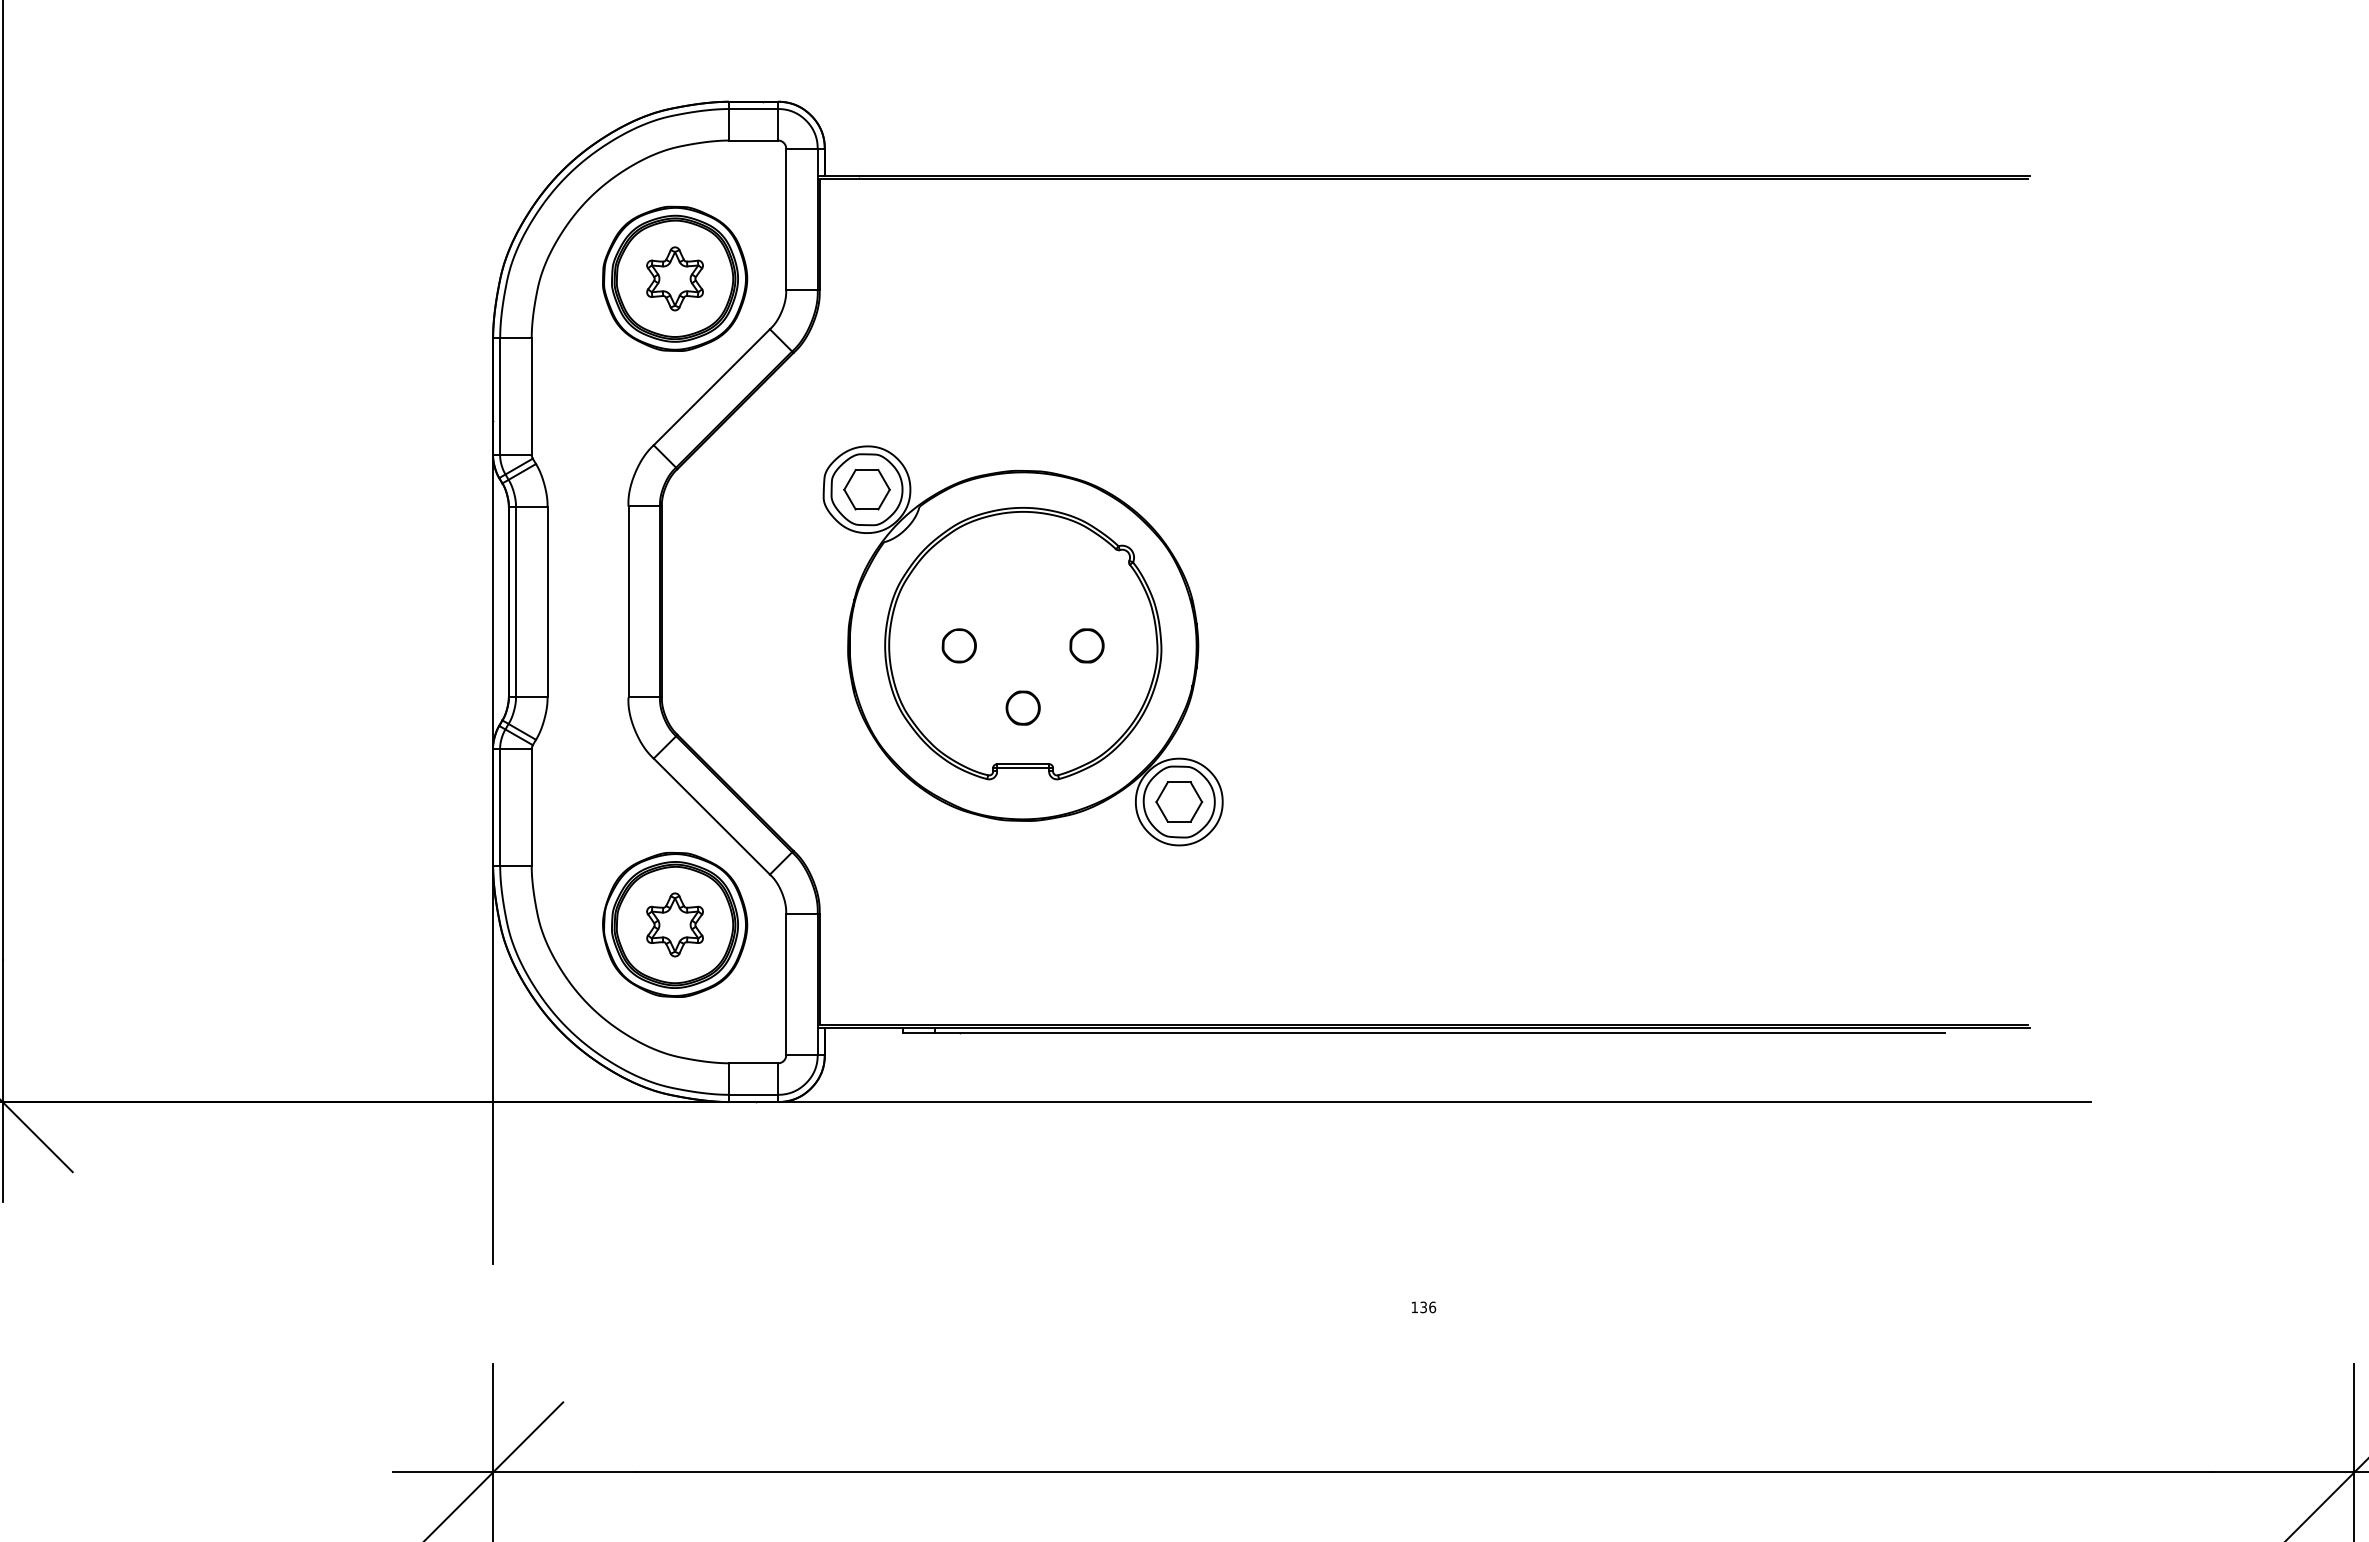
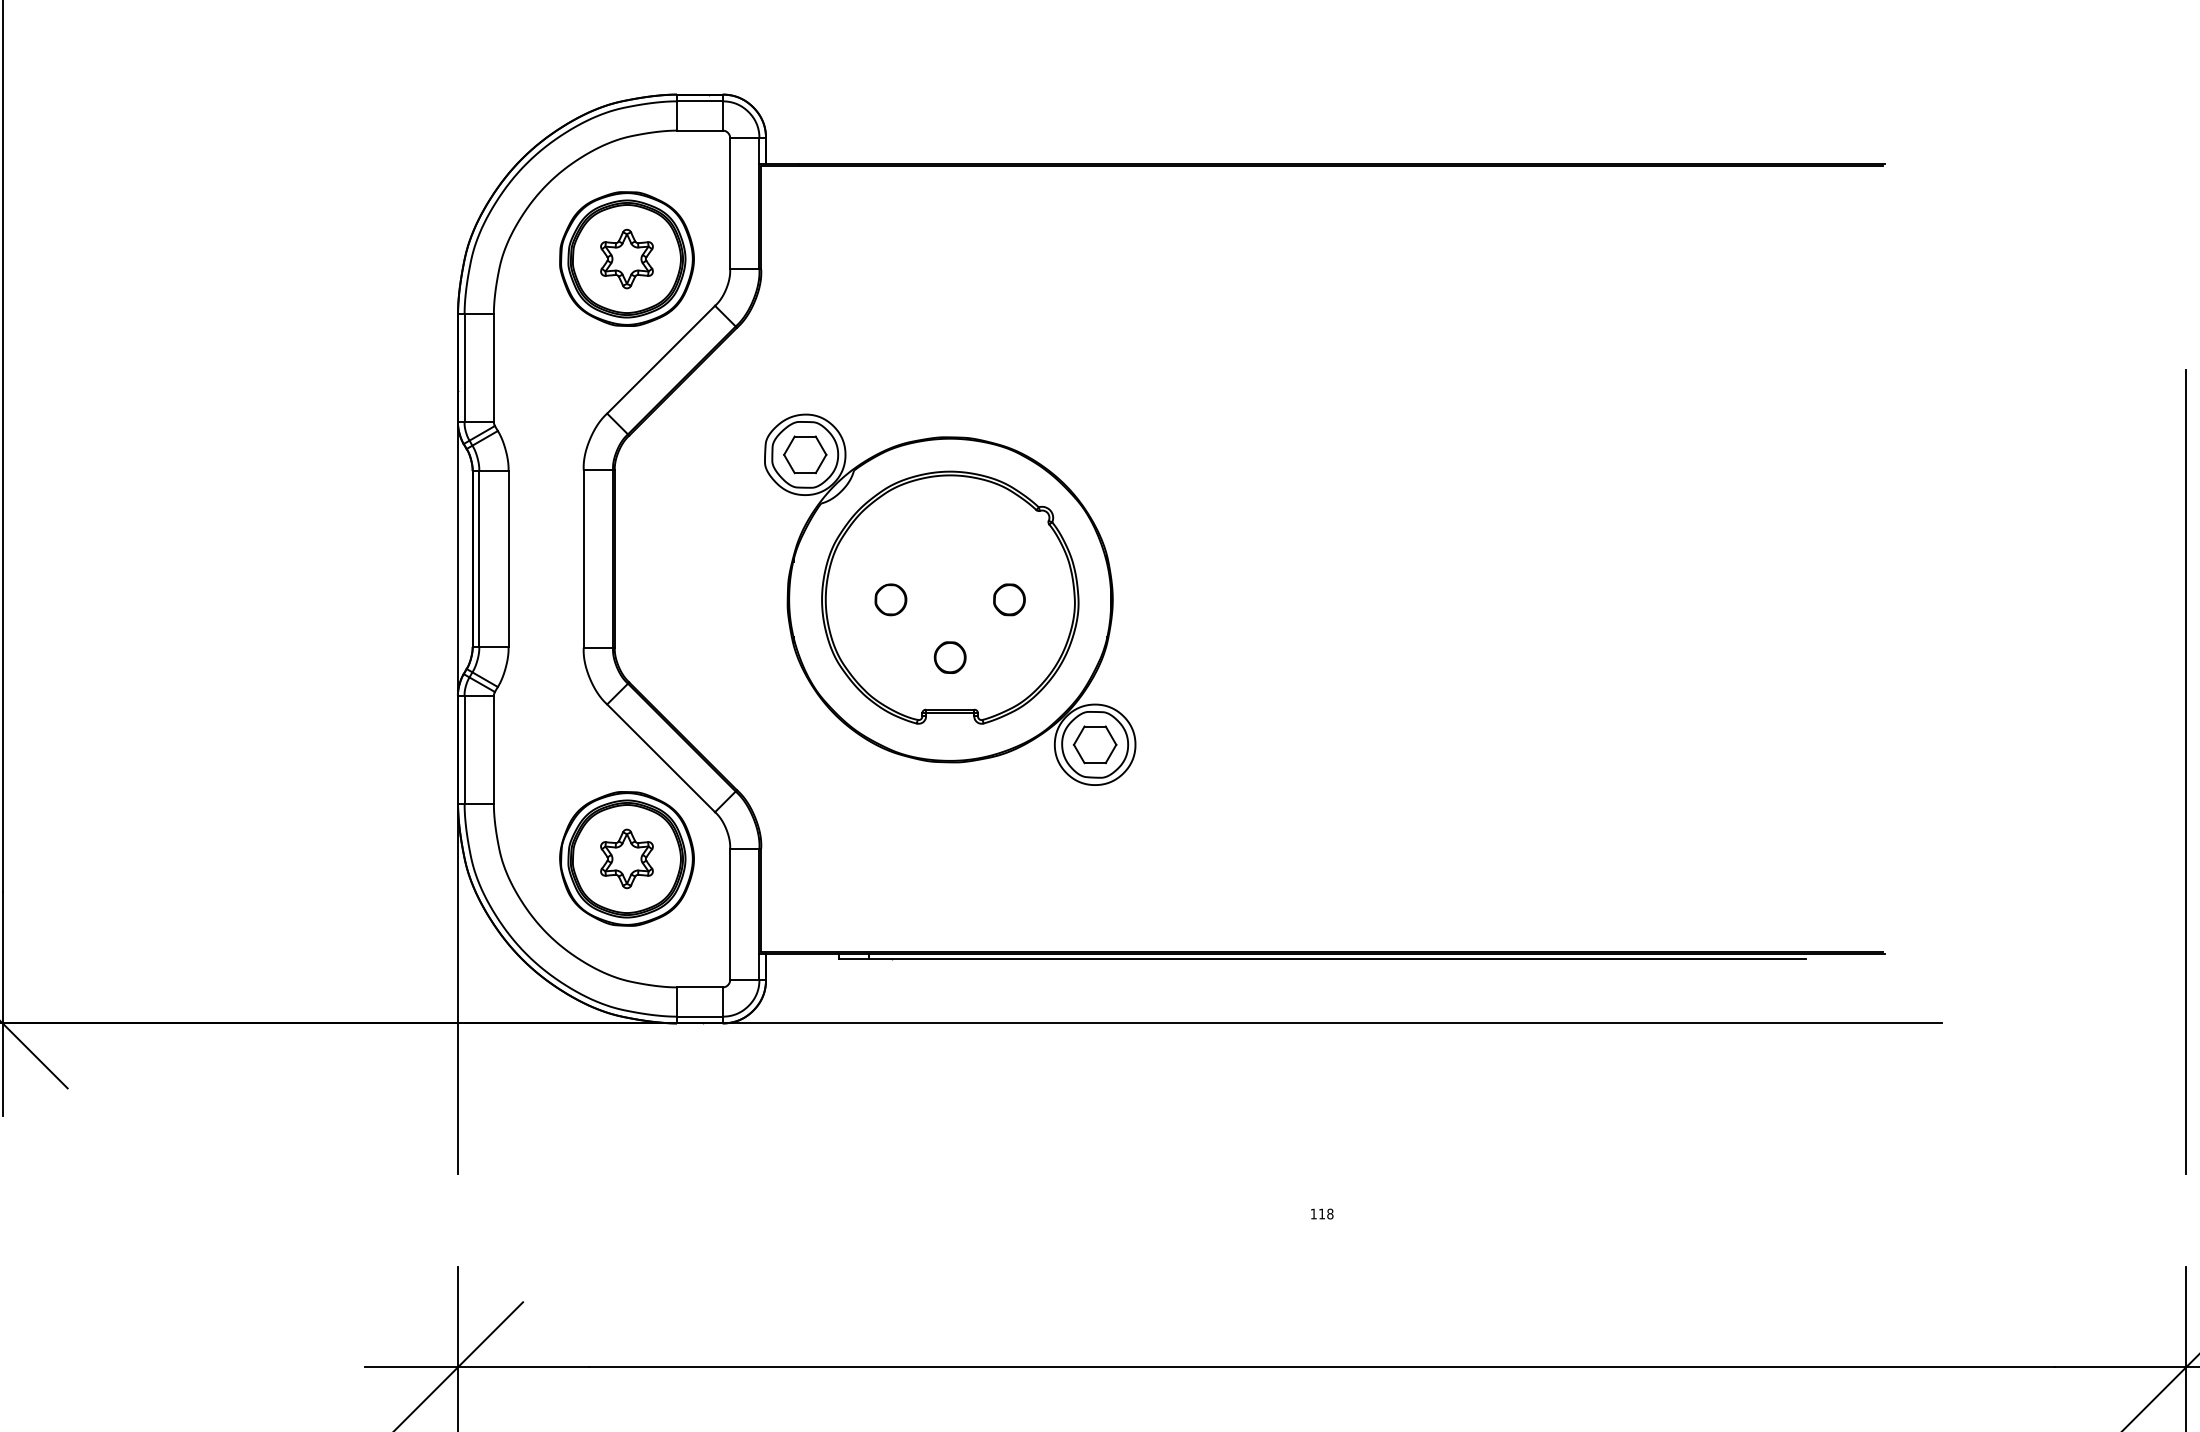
line: (2354, 831) -> (2186, 772), added
text: (1428, 1307) -> (1326, 1214), 136 -> 118

